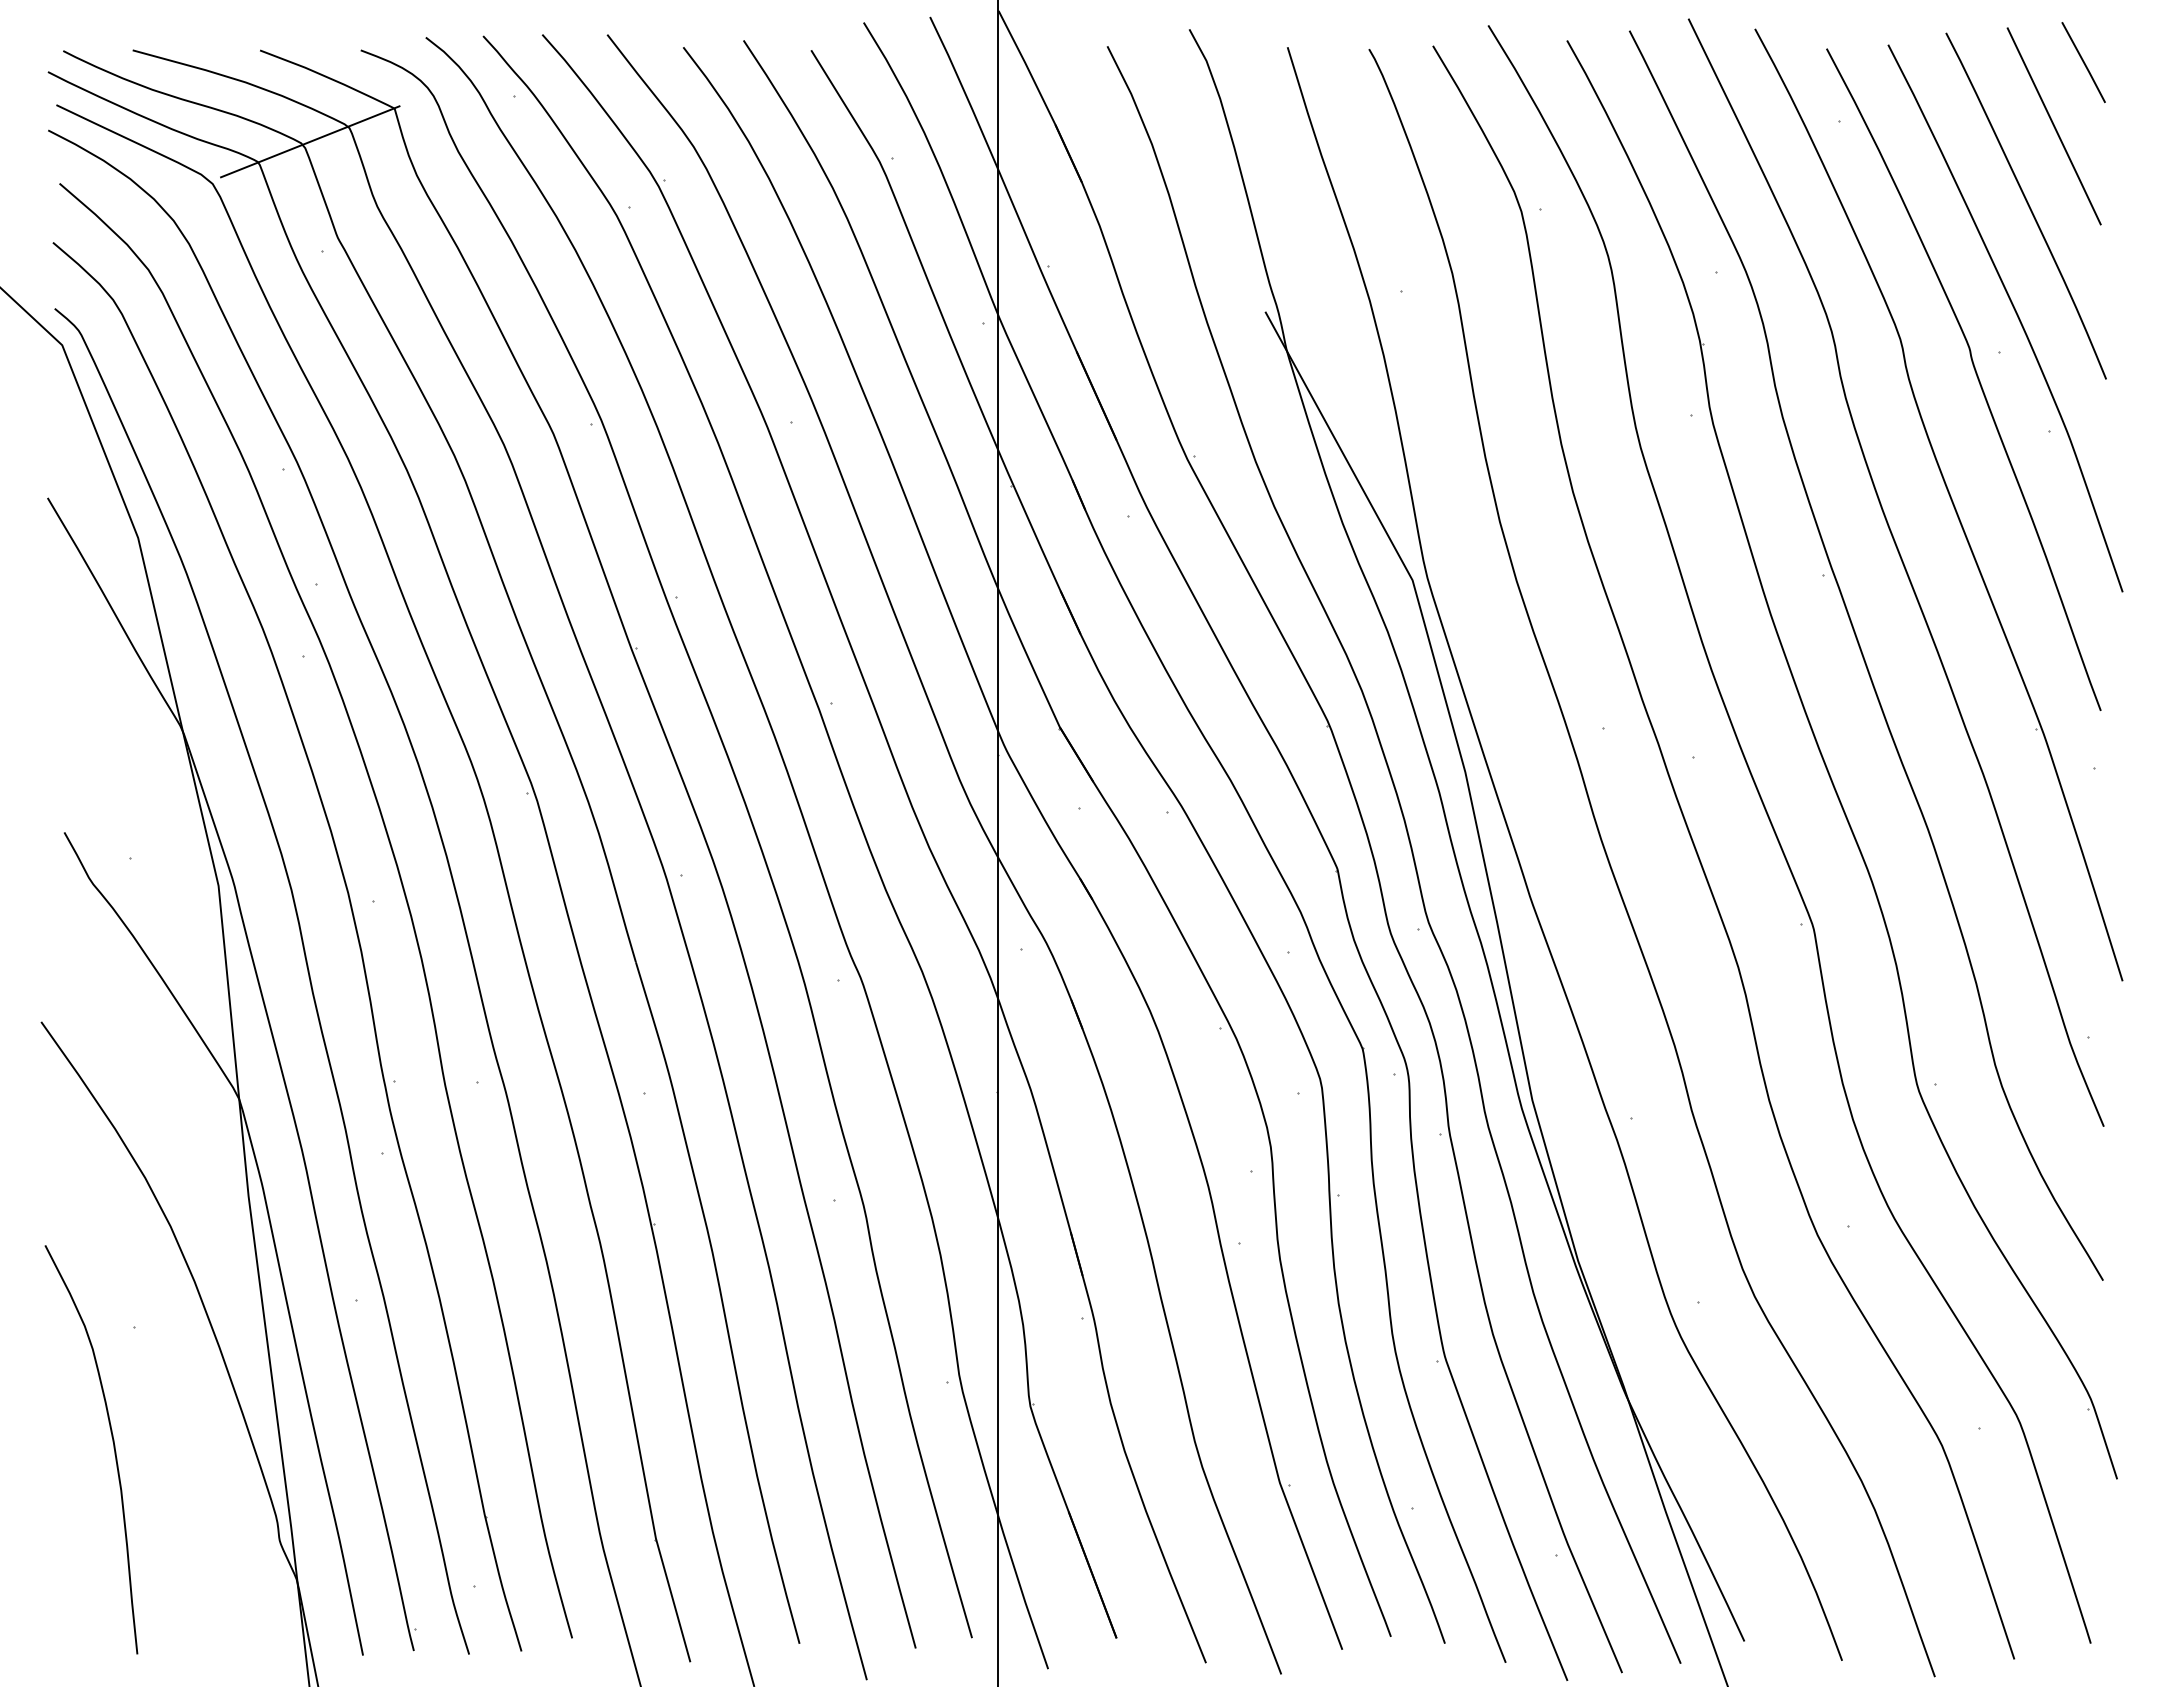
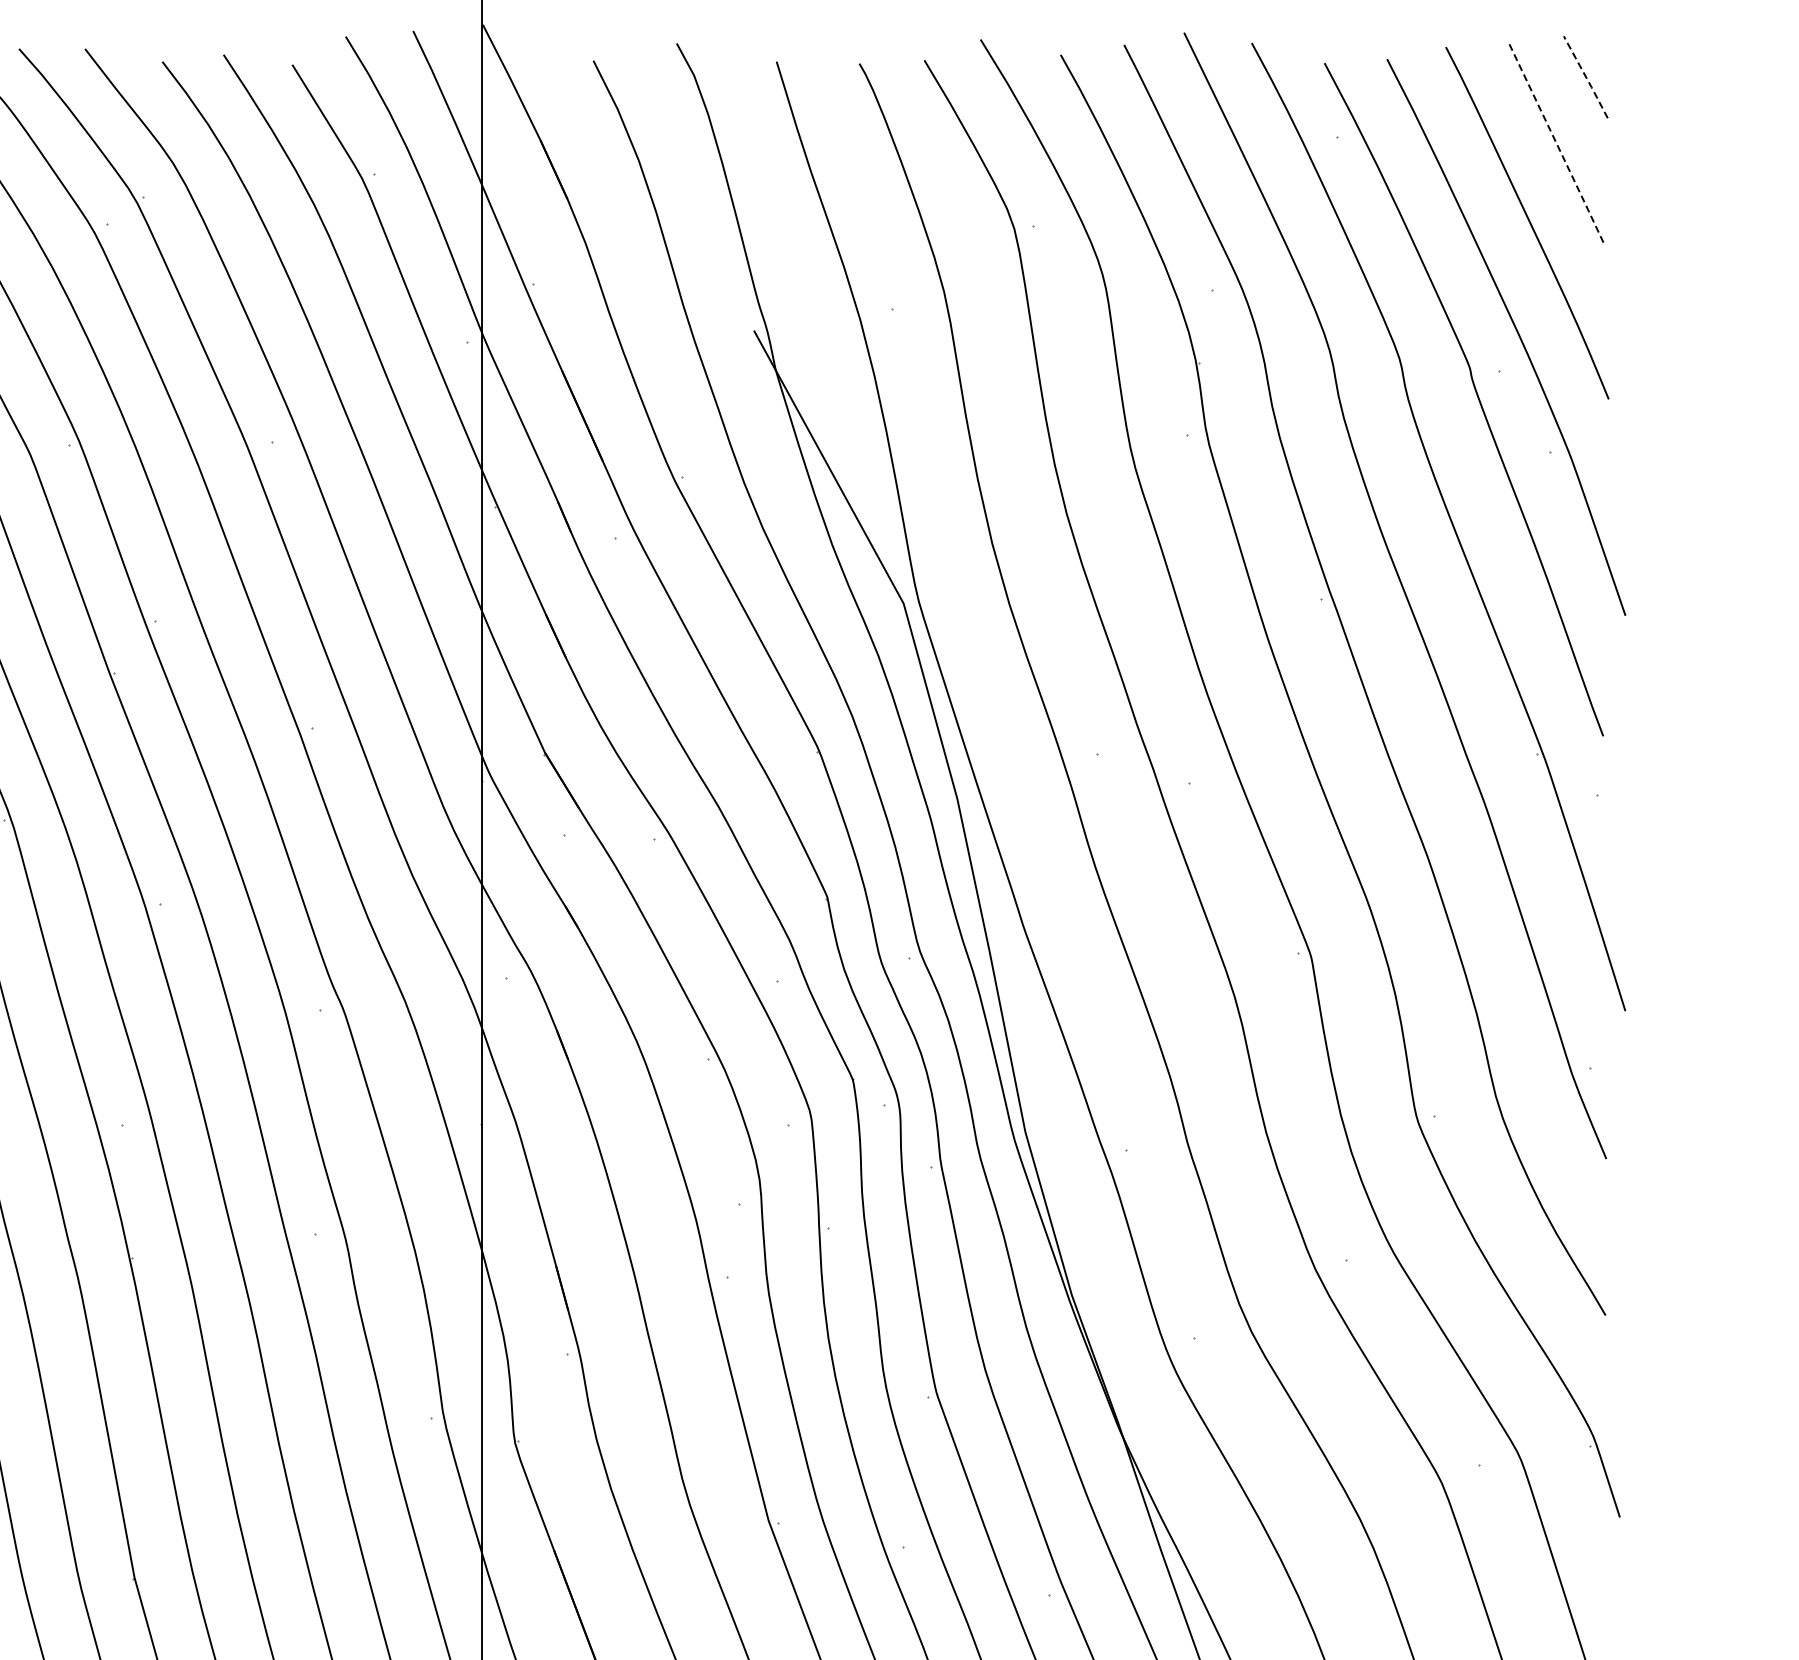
line: (2084, 63) -> (1586, 78), solid -> dashed
line: (2054, 126) -> (1556, 142), solid -> dashed

